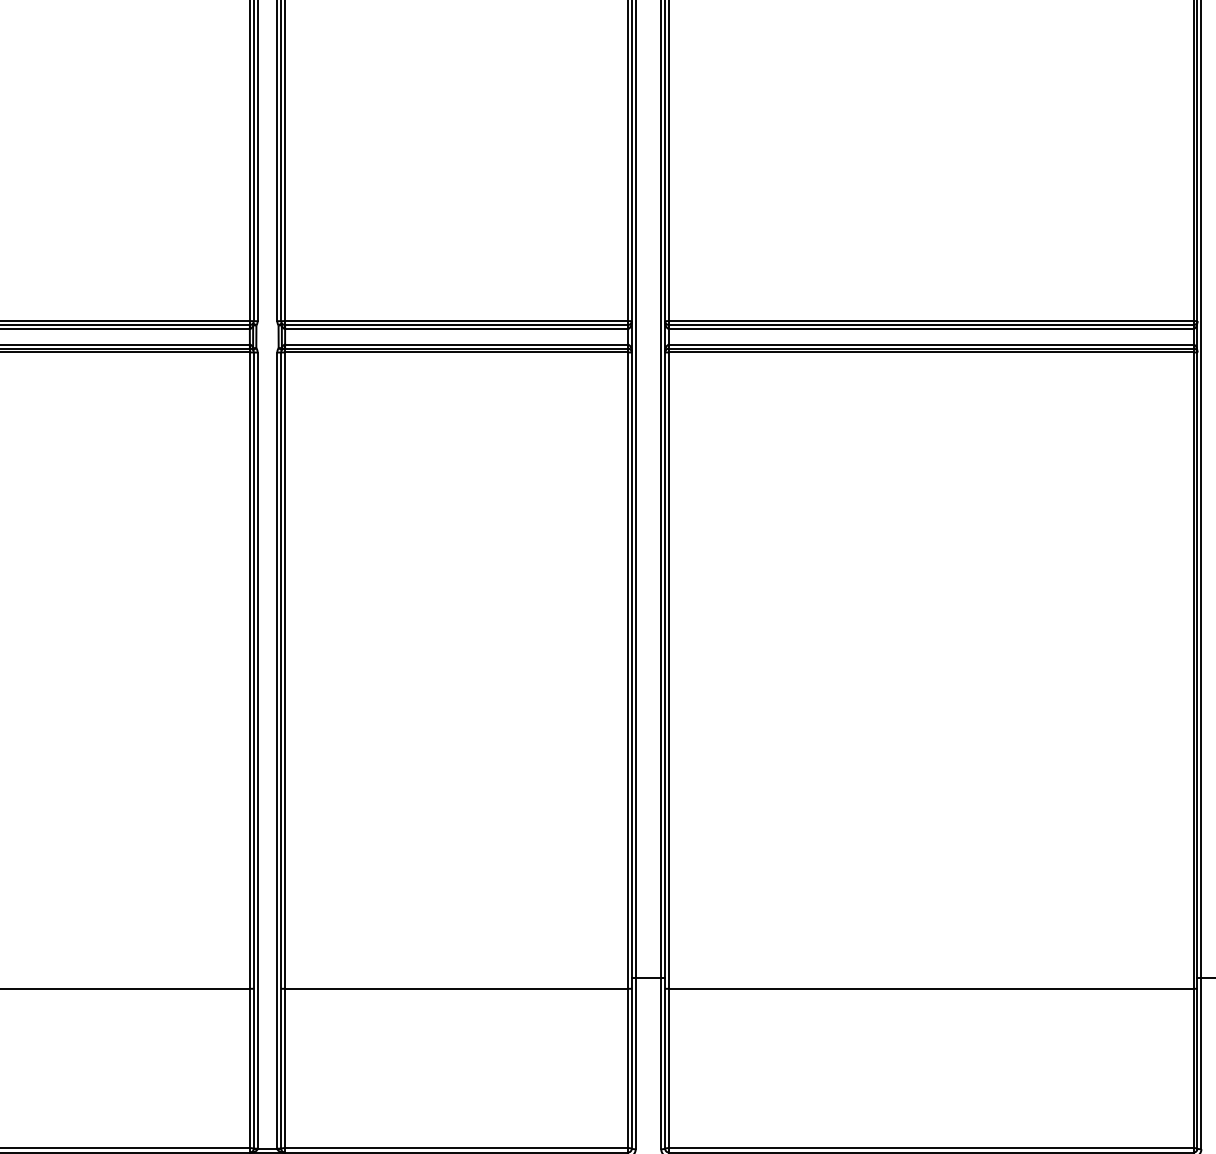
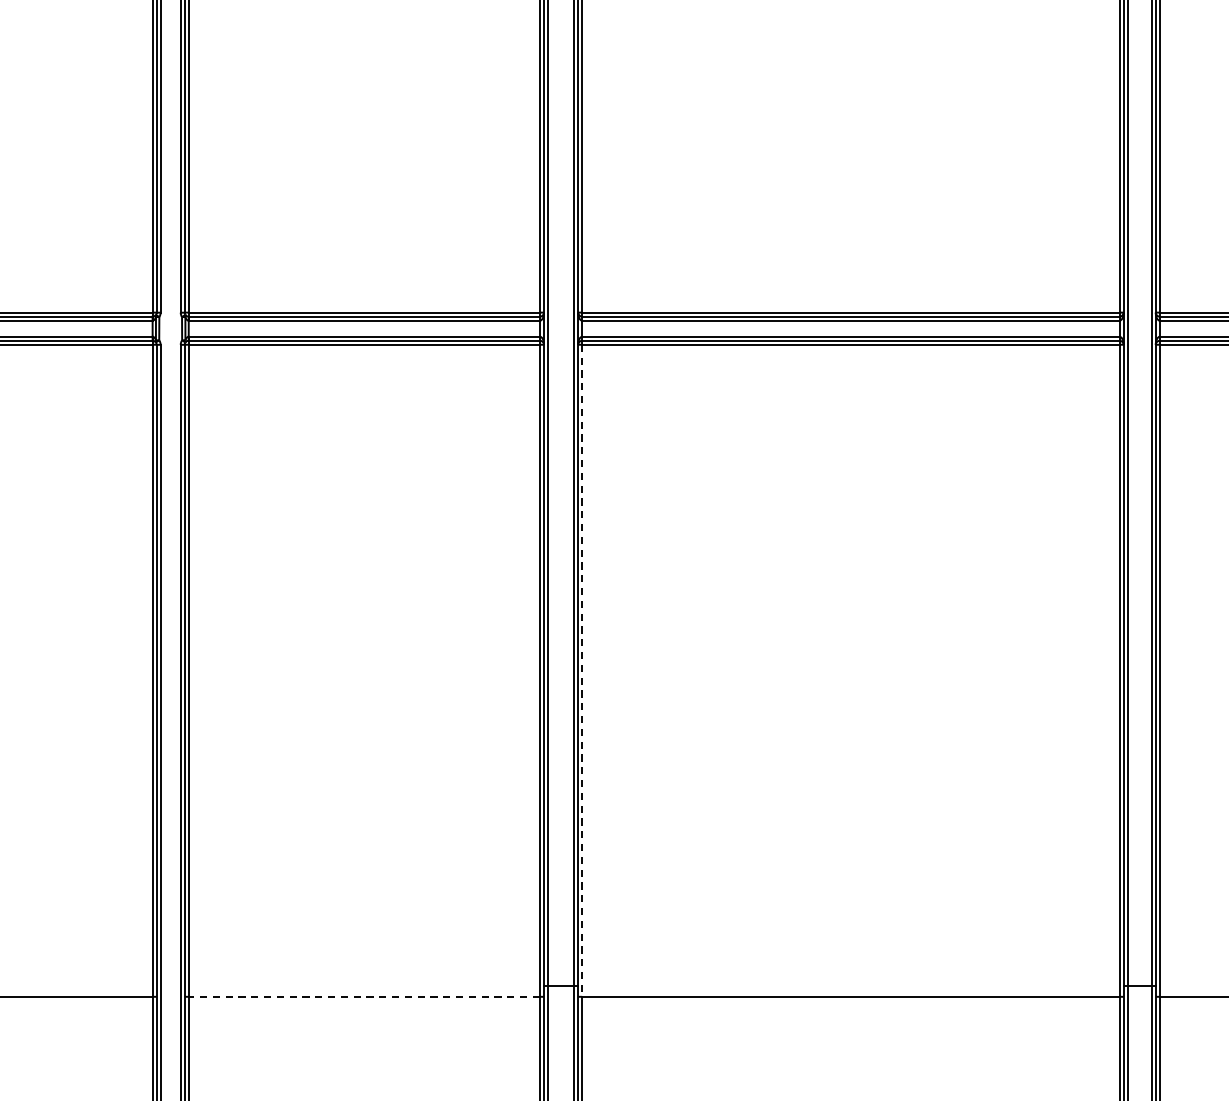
line: (669, 671) -> (582, 671), solid -> dashed
line: (456, 988) -> (364, 996), solid -> dashed

